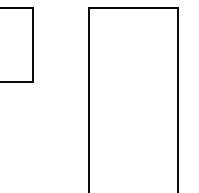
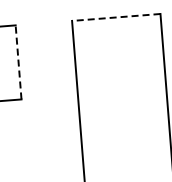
line: (133, 7) -> (116, 17), solid -> dashed
line: (32, 44) -> (18, 62), solid -> dashed

